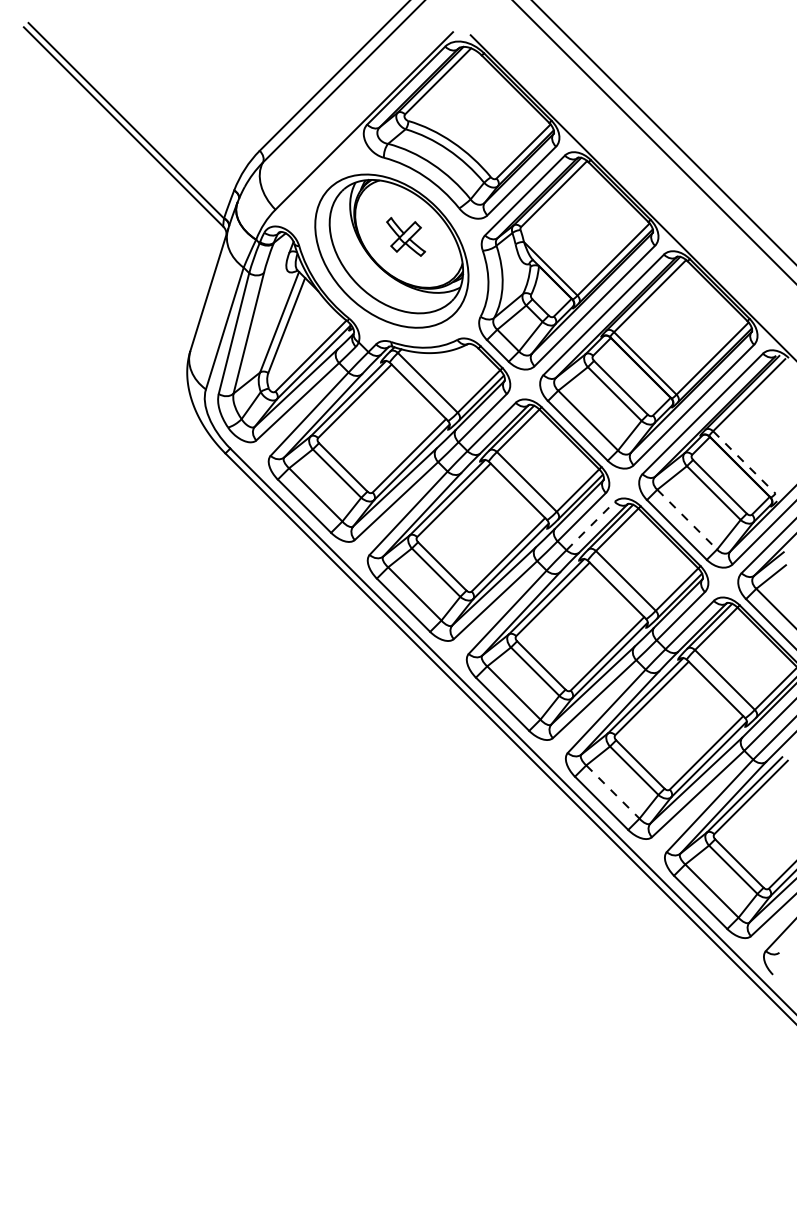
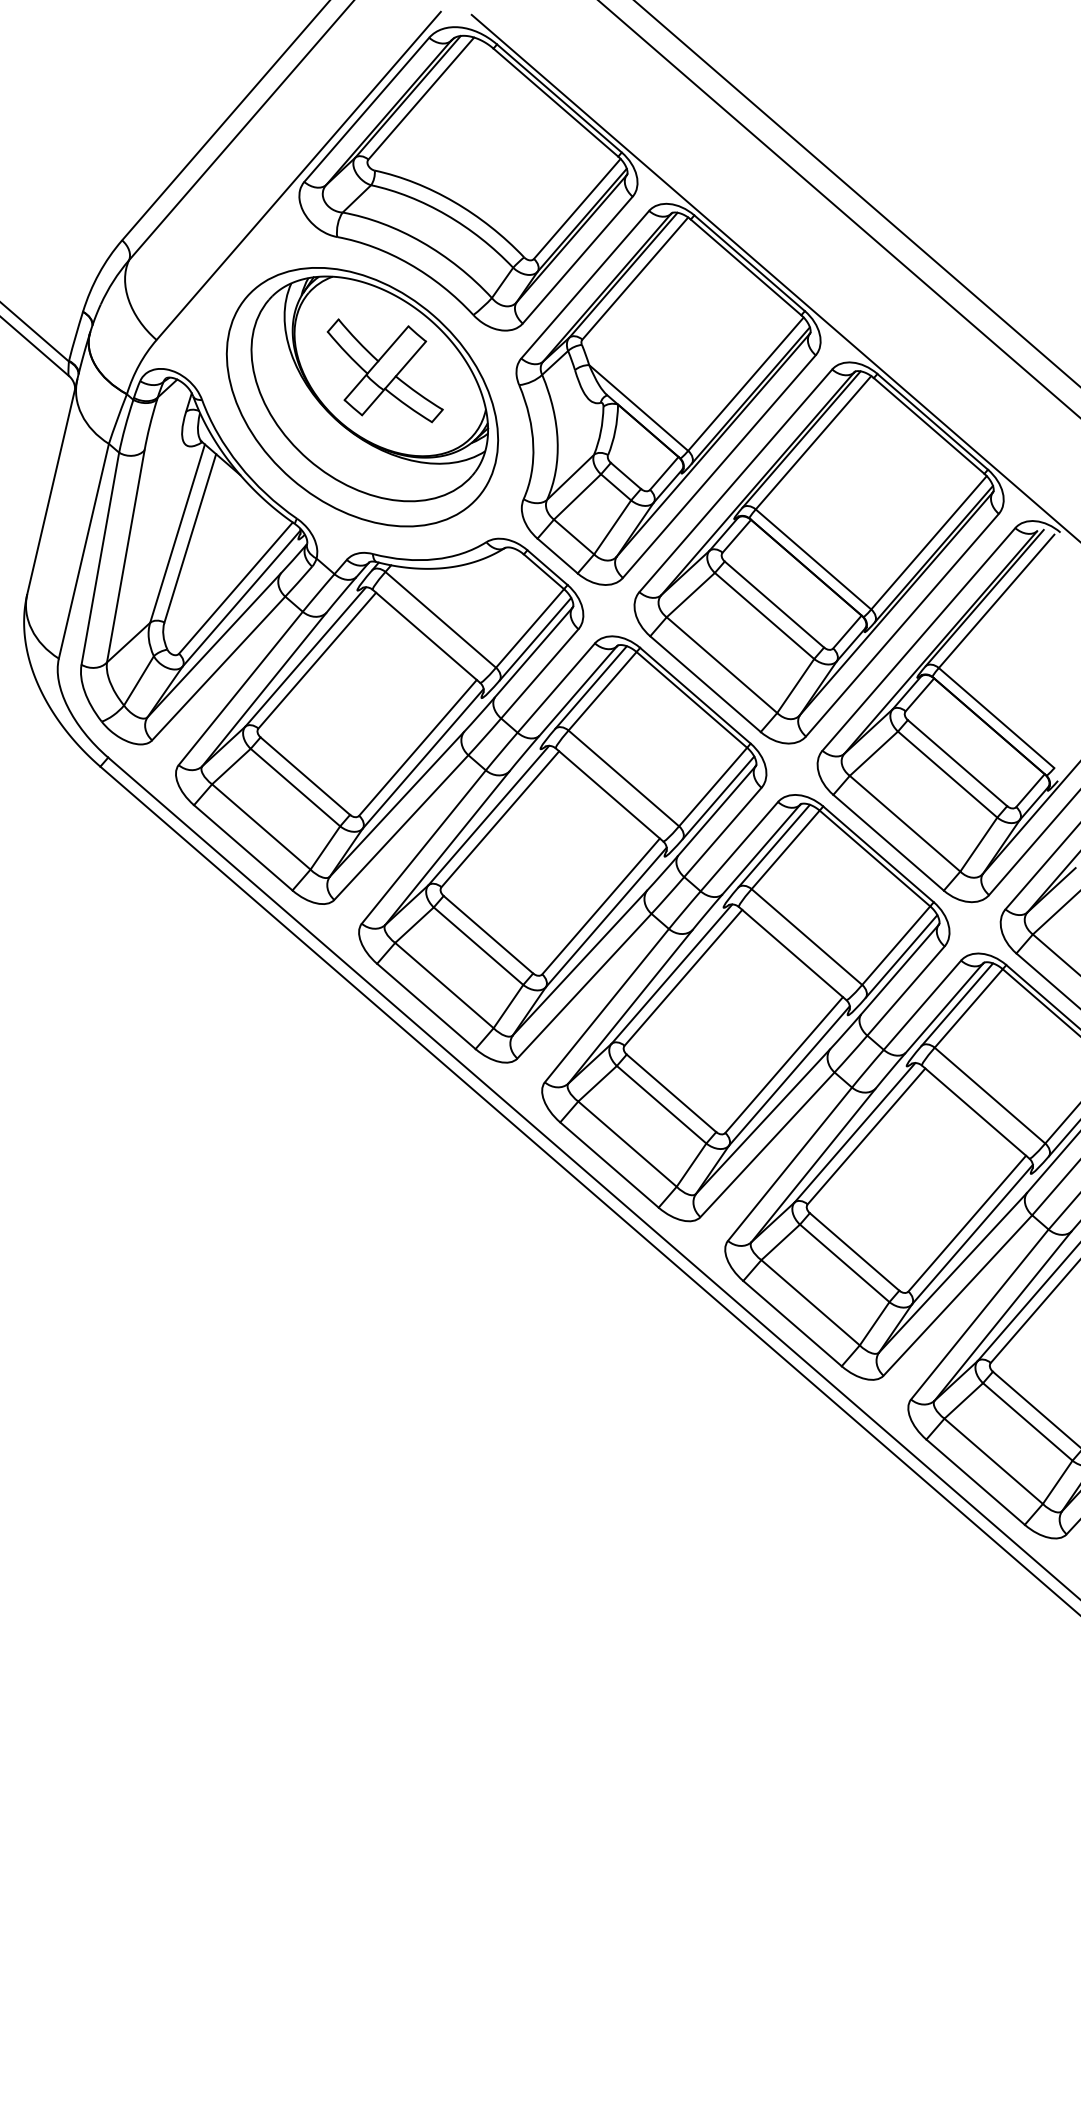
part: (405, 236) -> (384, 370), size x1.67
line: (744, 462) -> (996, 718), dashed -> solid
line: (687, 520) -> (905, 825), dashed -> solid
line: (591, 525) -> (740, 845), dashed -> solid
line: (612, 792) -> (809, 1303), dashed -> solid

